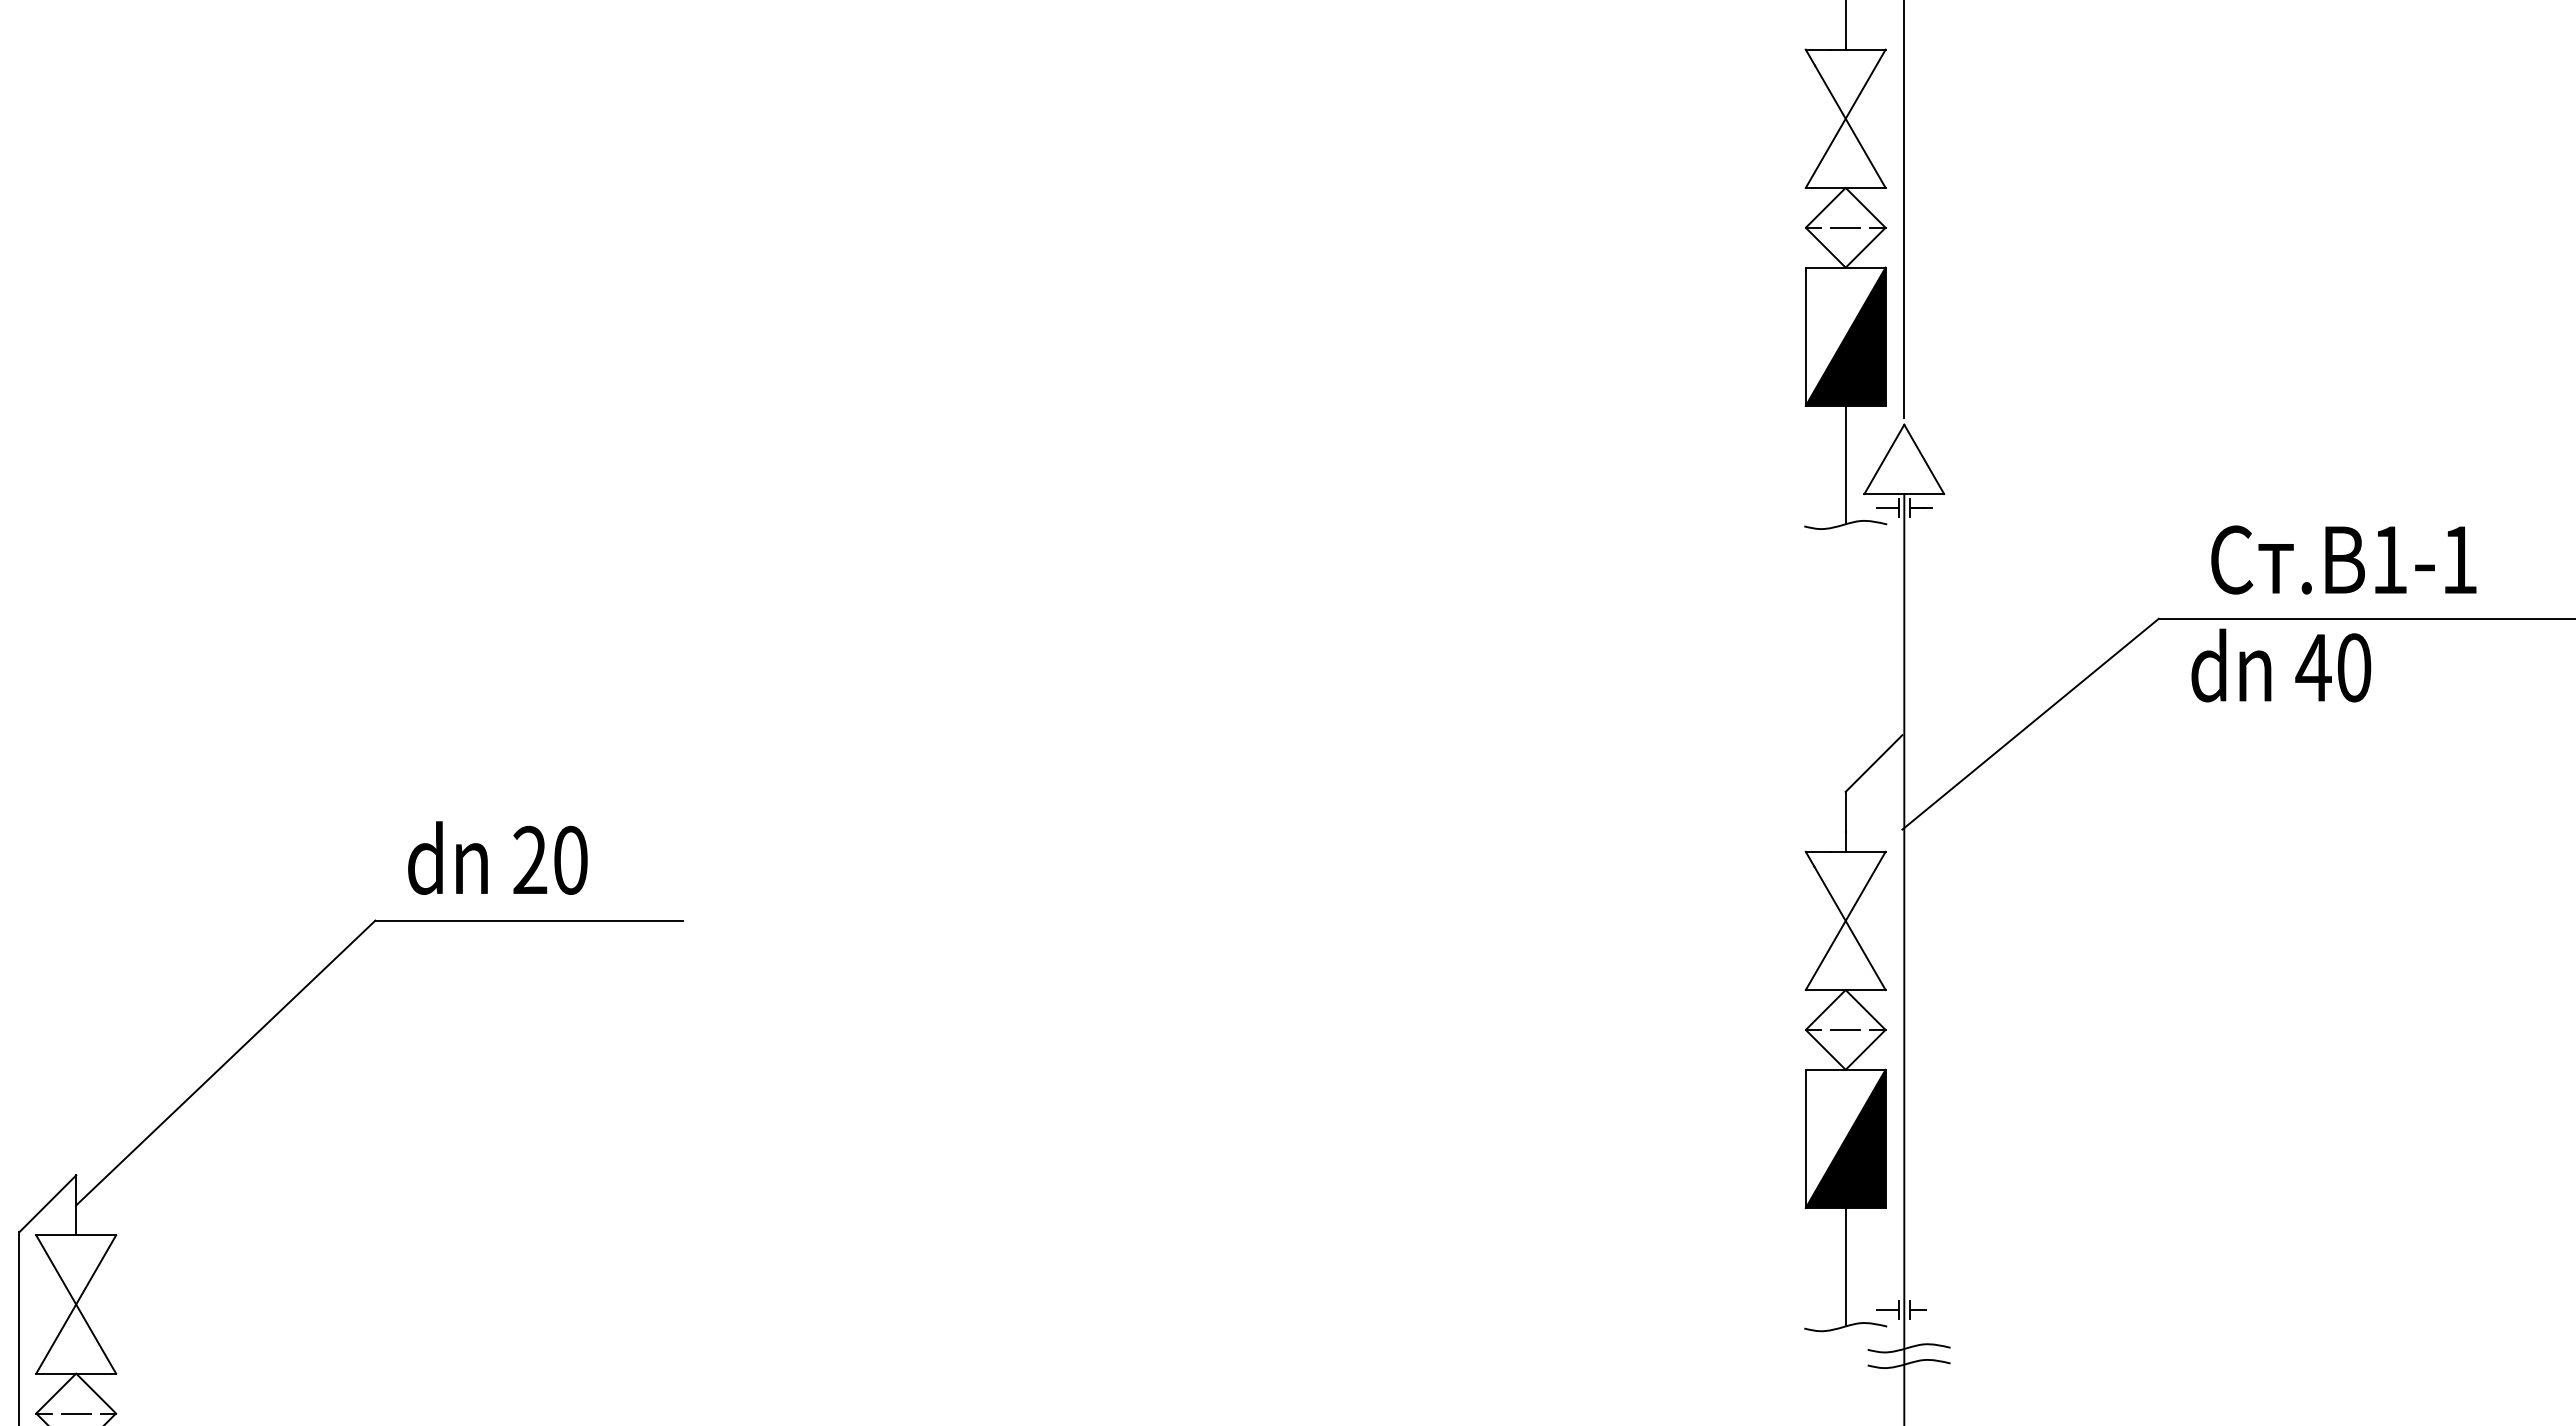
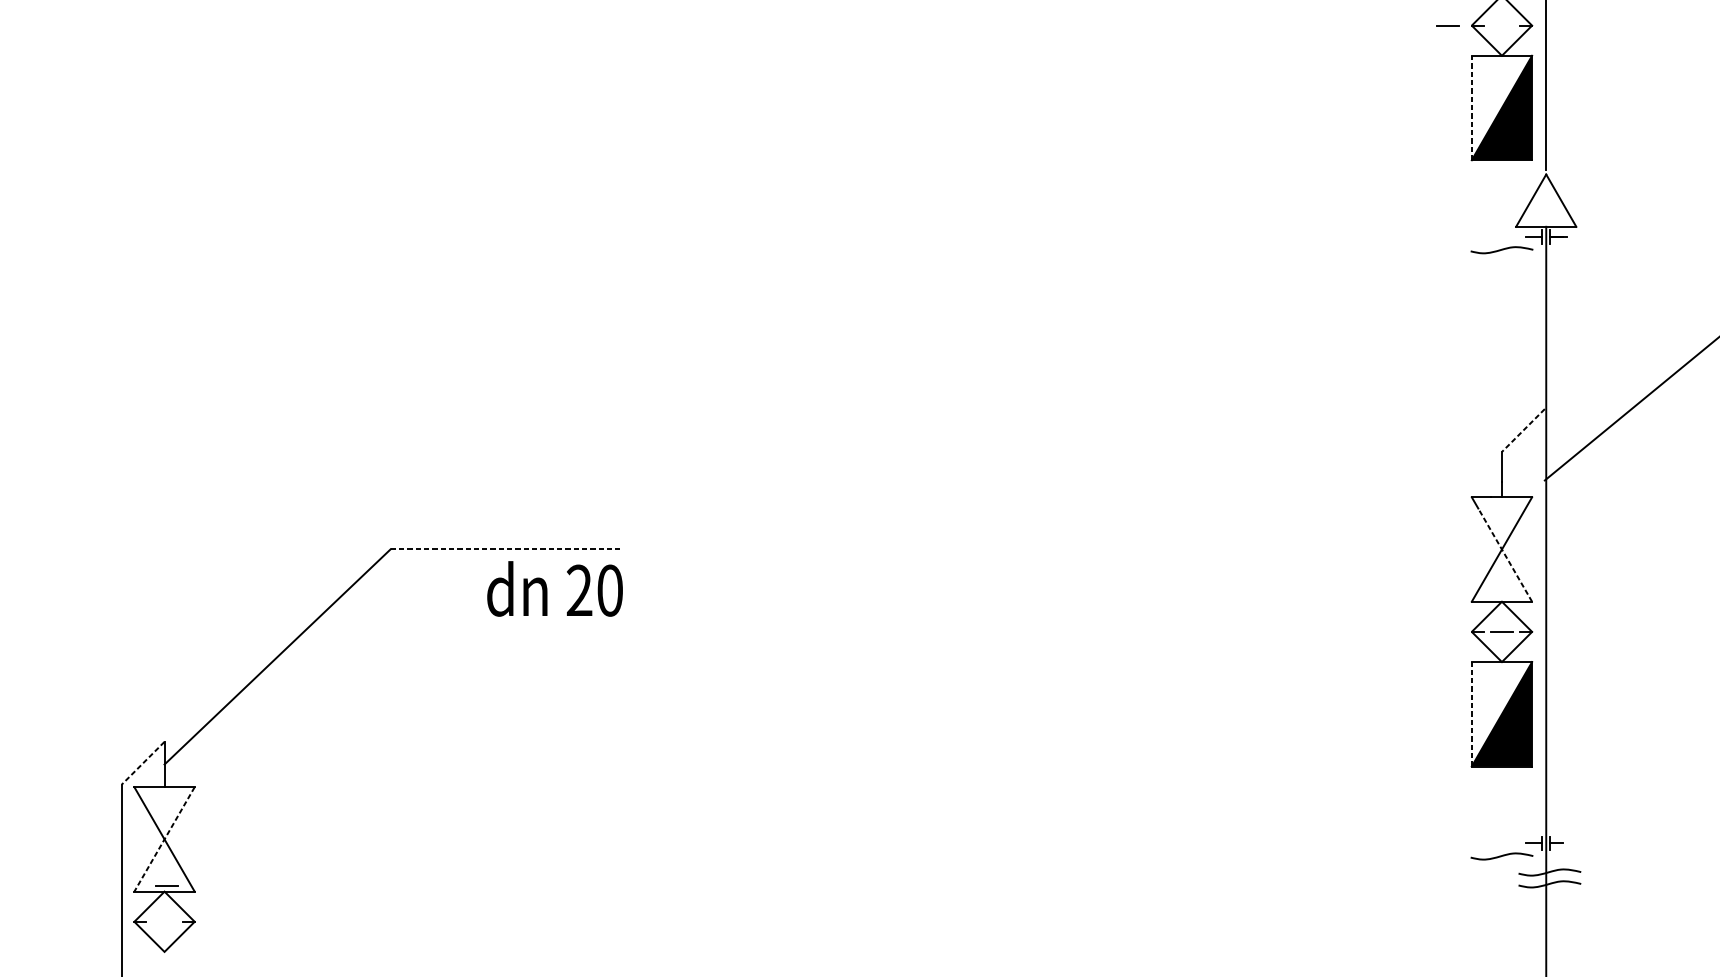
line: (1845, 227) -> (1447, 26), moved
line: (1805, 336) -> (1471, 107), solid -> dashed
line: (1845, 464) -> (1501, 204), removed
line: (1873, 763) -> (1522, 430), solid -> dashed
text: (497, 857) -> (554, 588), moved
line: (529, 920) -> (507, 549), solid -> dashed
line: (1849, 927) -> (1504, 554), solid -> dashed
line: (1805, 1138) -> (1471, 713), solid -> dashed
line: (47, 1204) -> (142, 763), solid -> dashed
line: (1845, 1267) -> (1501, 811), removed
line: (76, 1304) -> (164, 839), solid -> dashed
line: (76, 1413) -> (167, 885), moved

